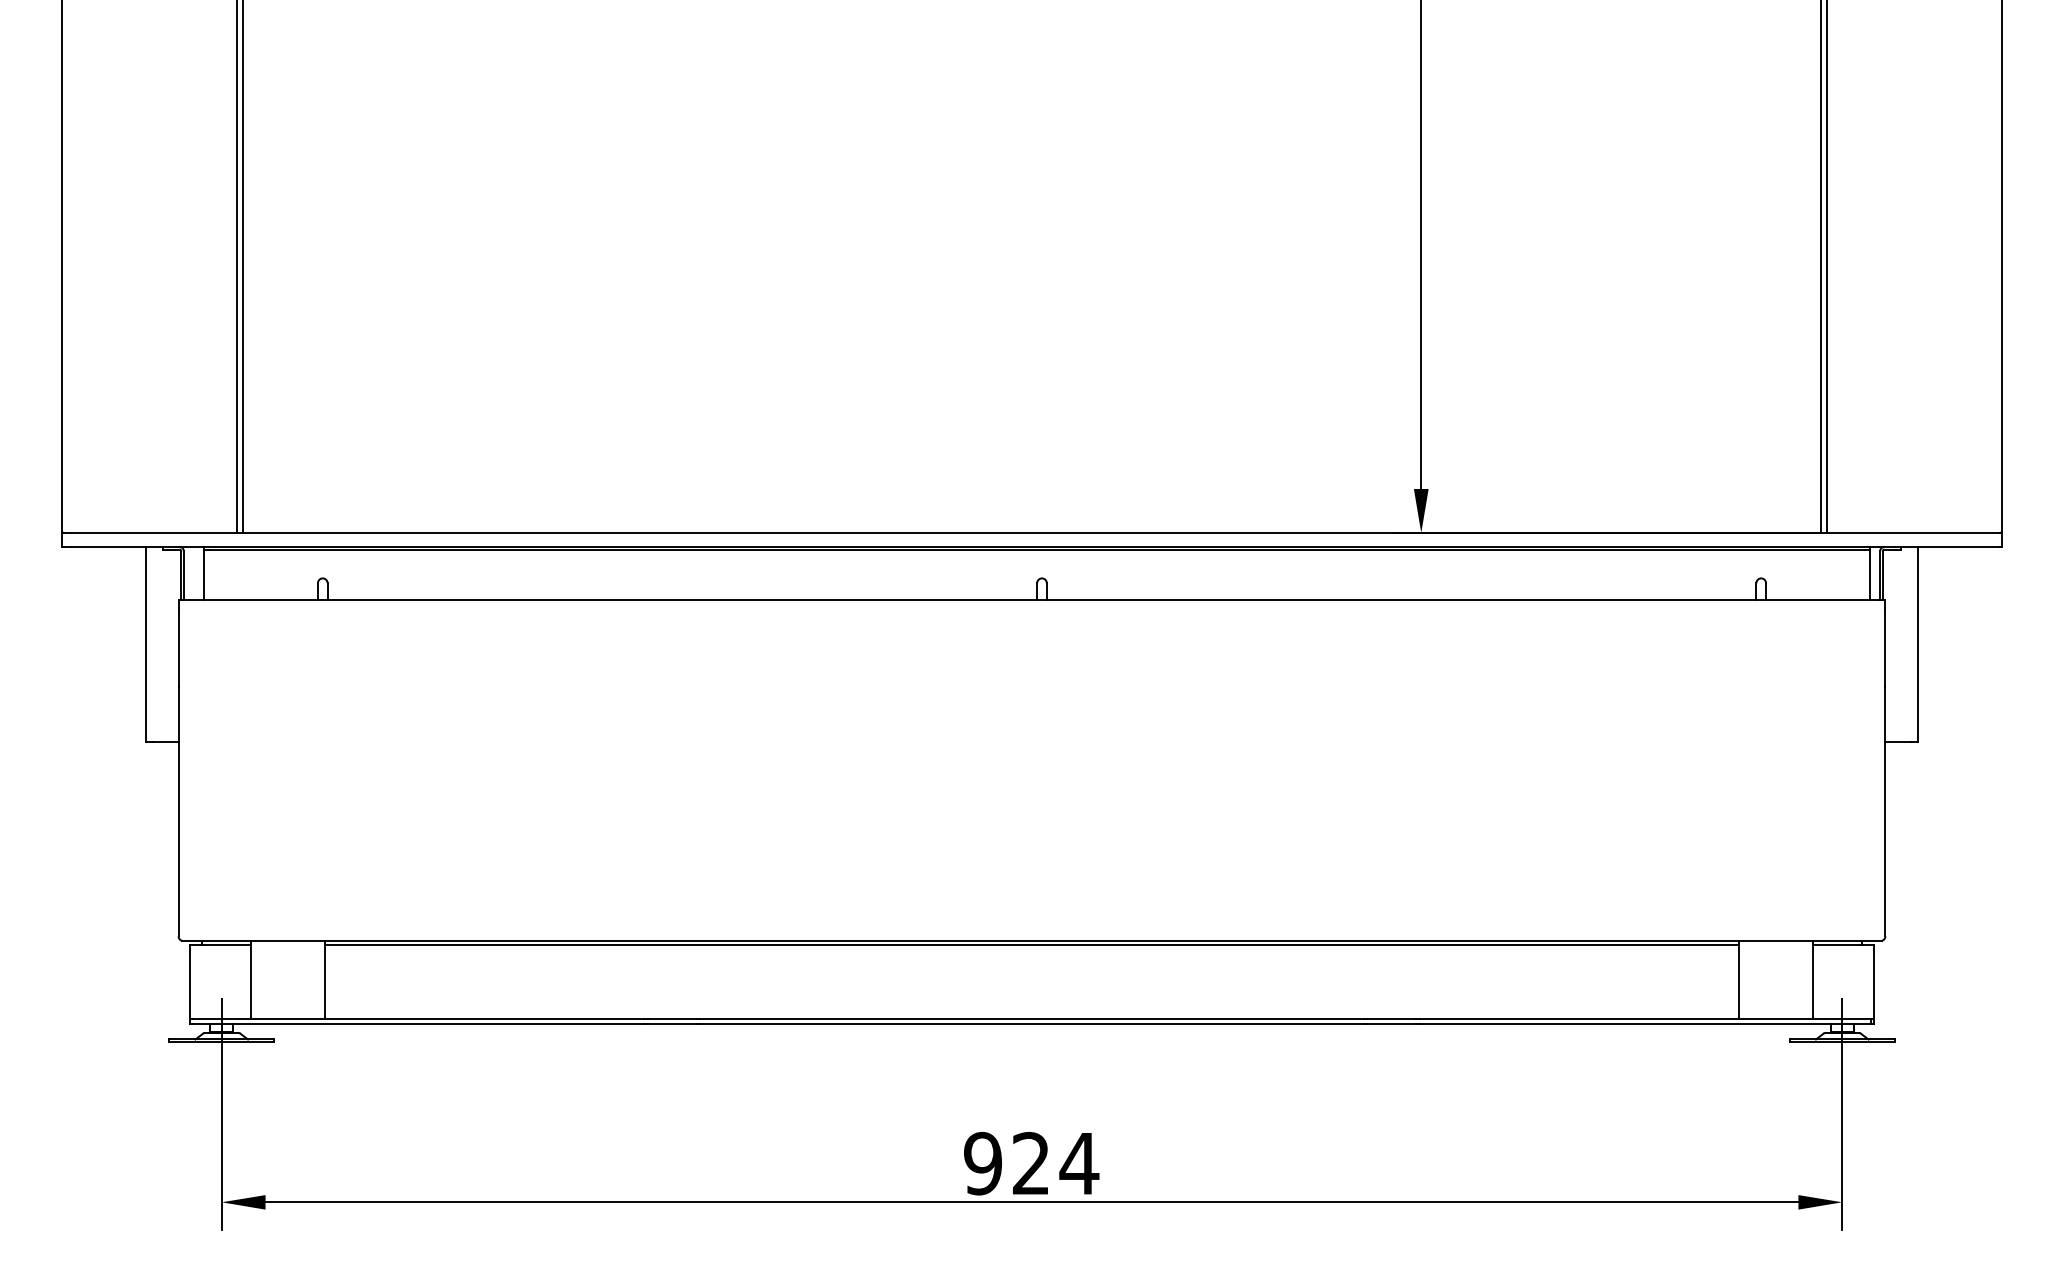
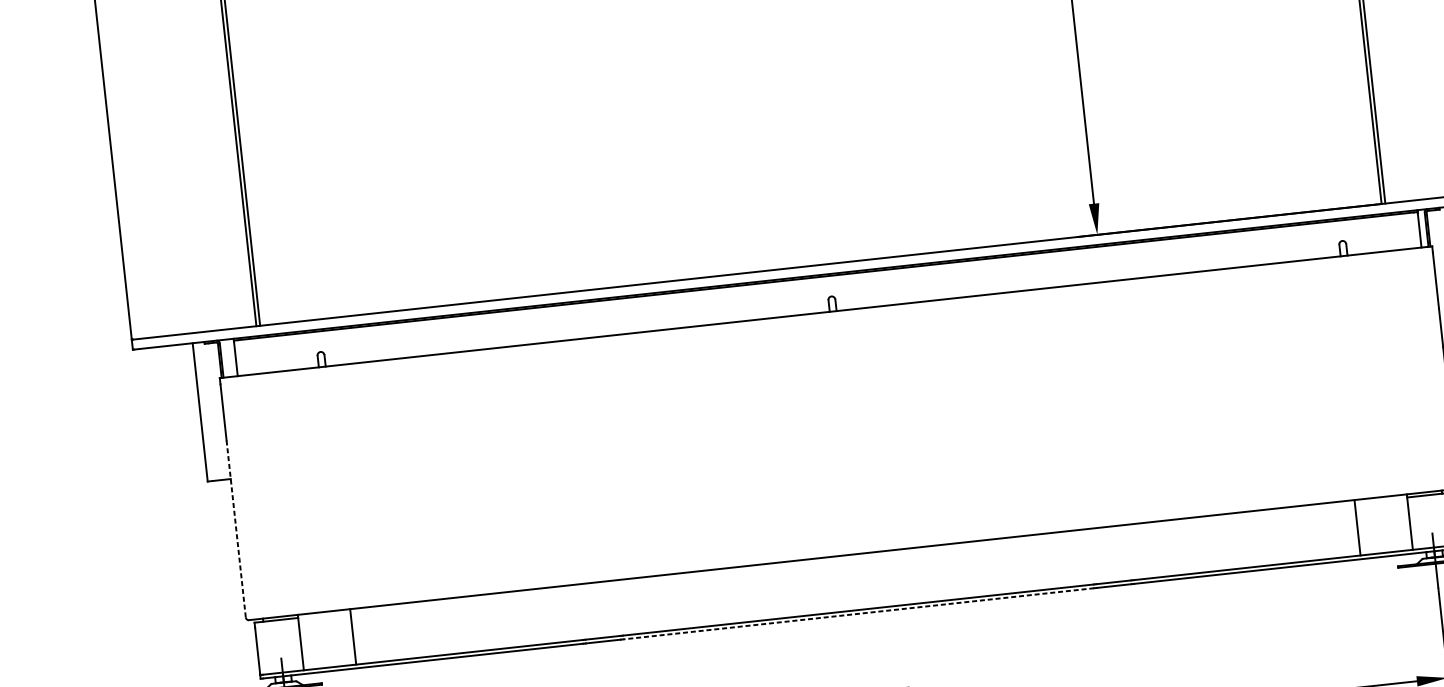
line: (178, 811) -> (236, 528), solid -> dashed
line: (1031, 945) -> (852, 558), removed
line: (1032, 1024) -> (859, 614), solid -> dashed

